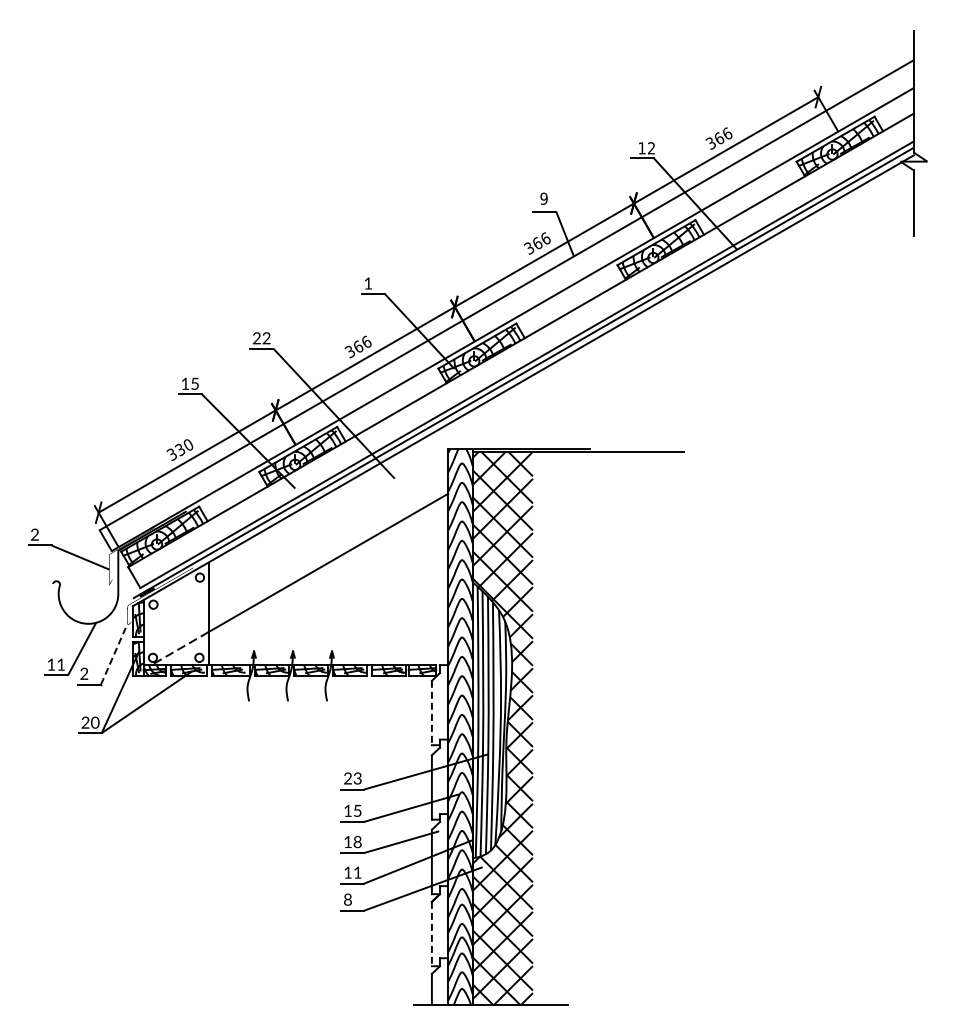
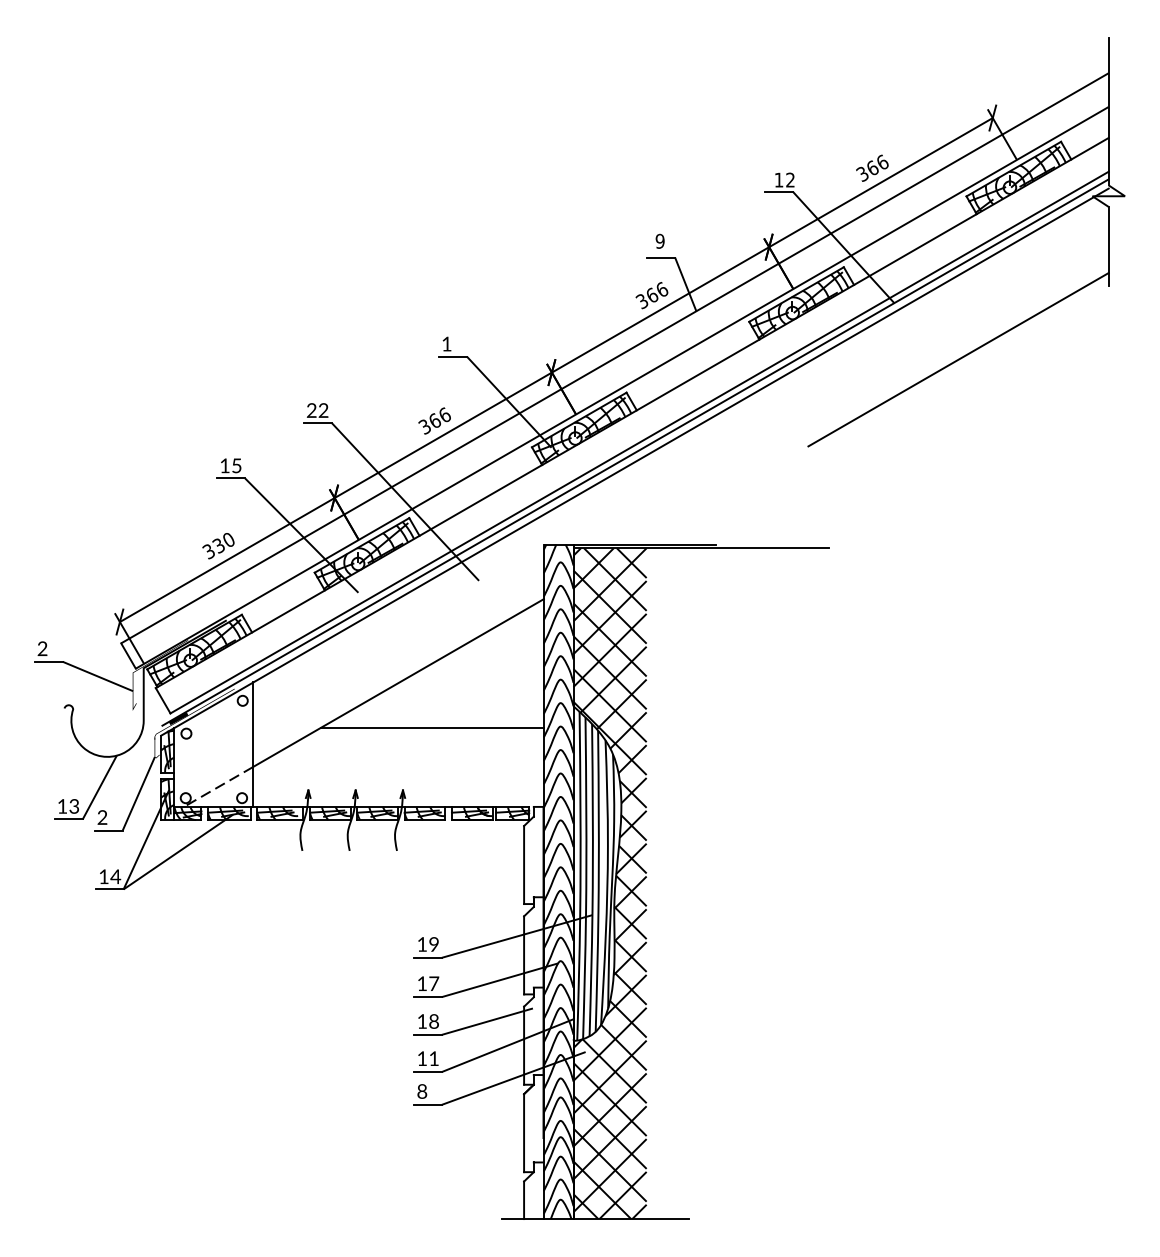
line: (789, 295) -> (957, 358), added
line: (356, 600) -> (432, 728), added
line: (114, 654) -> (139, 794), dashed -> solid
text: (60, 664) -> (73, 806), 11 -> 13
line: (431, 713) -> (523, 865), dashed -> solid
text: (90, 722) -> (110, 876), 20 -> 14
text: (352, 778) -> (427, 944), 23 -> 19
text: (357, 810) -> (433, 983), 15 -> 17
line: (431, 934) -> (523, 1133), dashed -> solid

